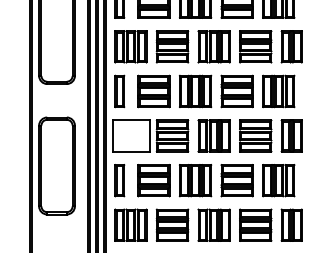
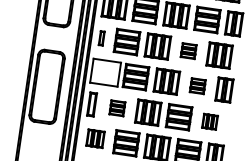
part: (119, 91) -> (101, 38), size x0.6
part: (236, 91) -> (188, 51), size x0.6
part: (255, 135) -> (197, 85), size x0.6
part: (153, 180) -> (117, 108), size x0.6
part: (278, 180) -> (209, 121), size x0.6
part: (130, 224) -> (95, 138), size x0.7

